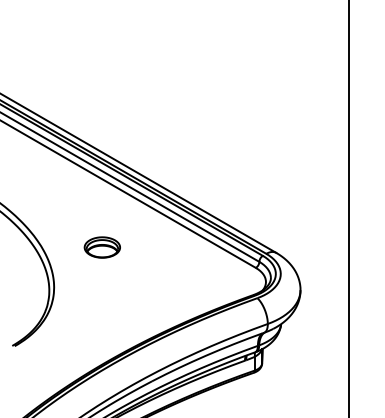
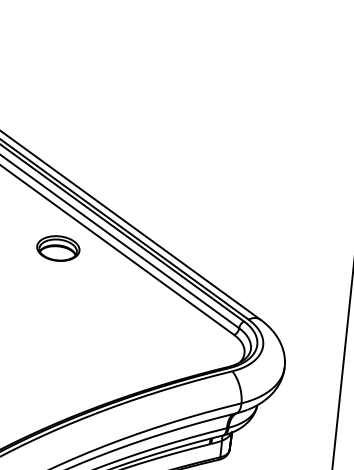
part: (101, 247) -> (57, 248), moved

